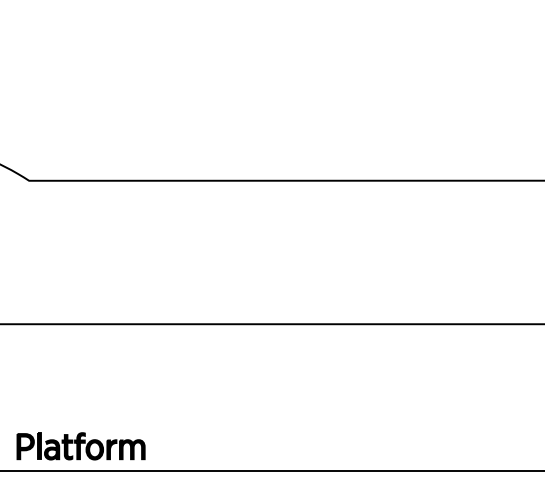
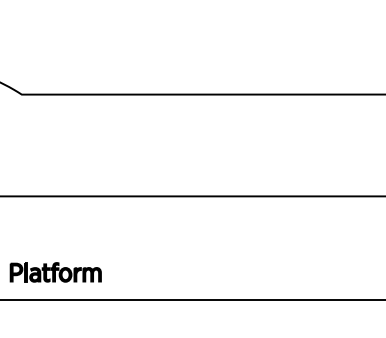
part: (80, 446) -> (55, 272), moved

